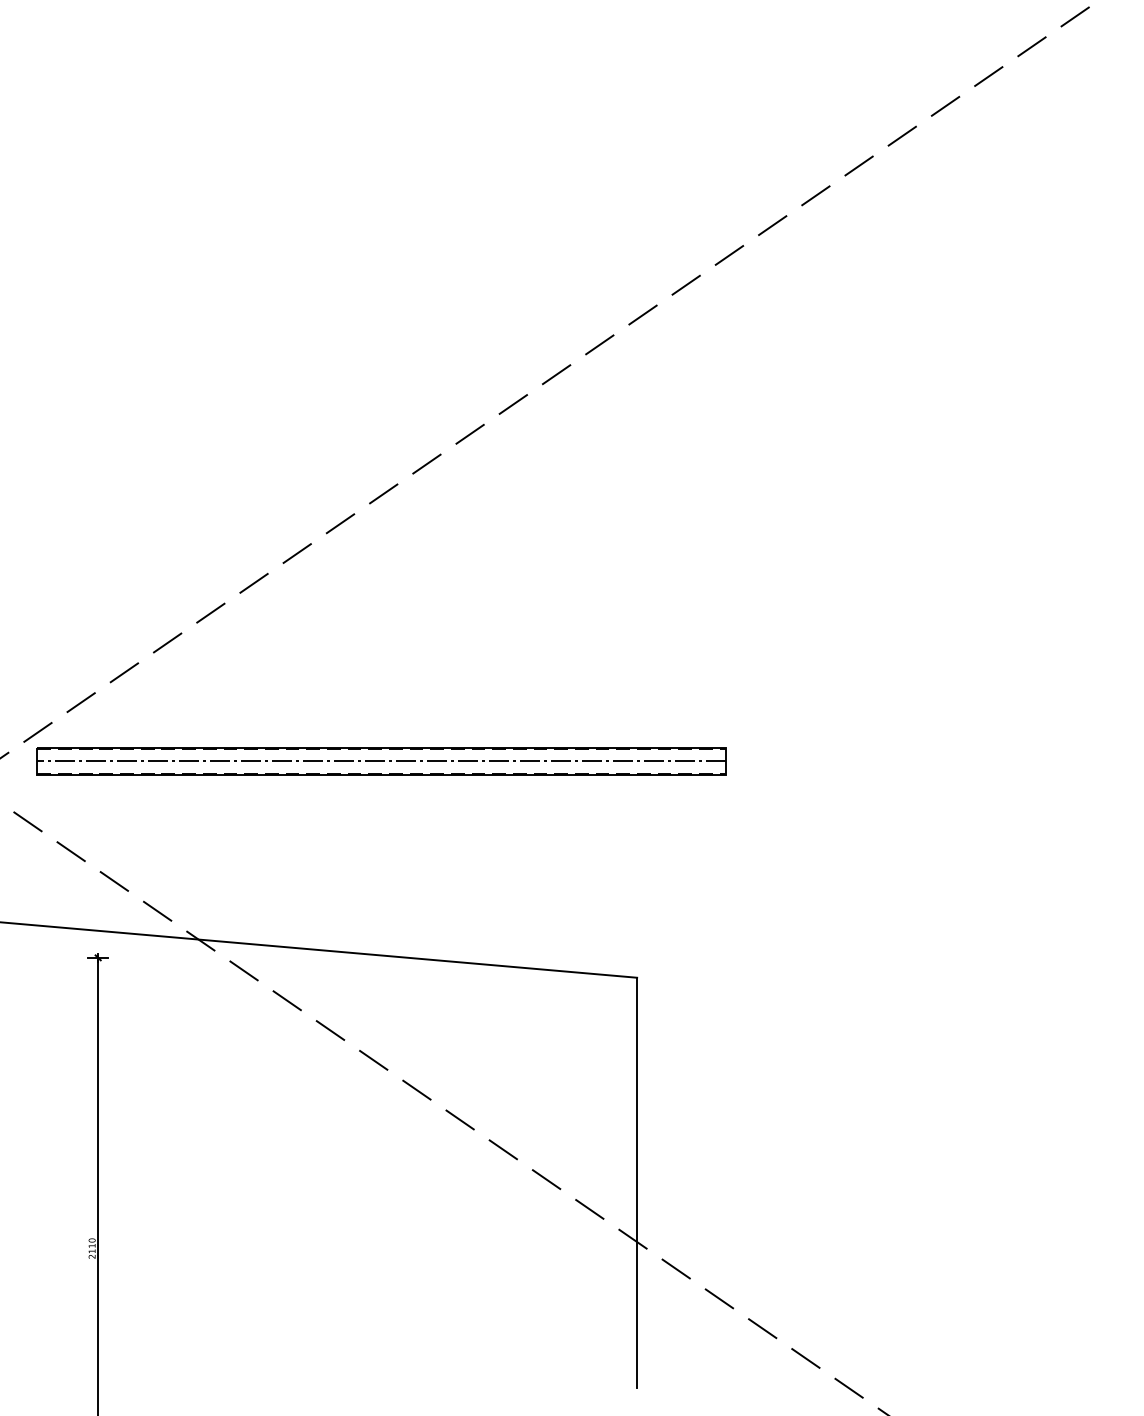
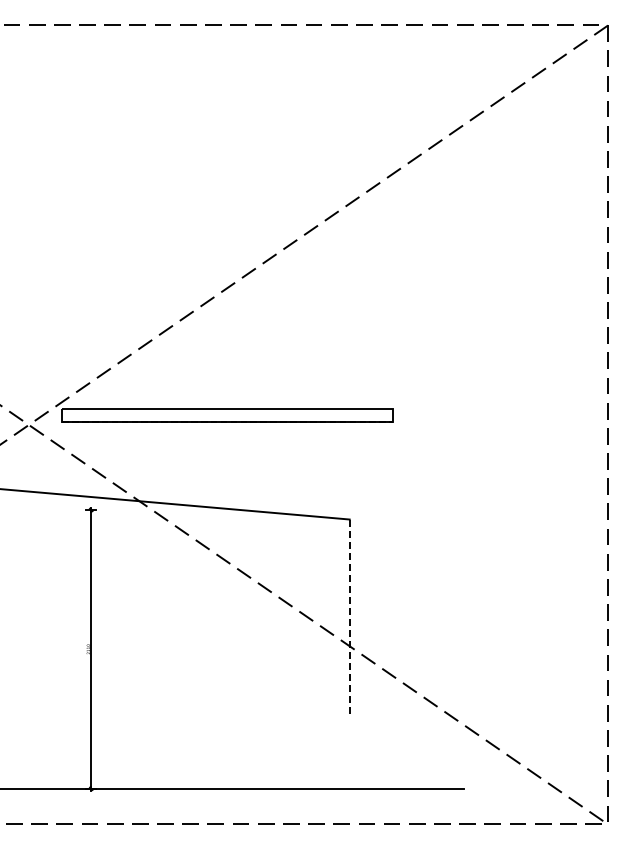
line: (382, 748) -> (227, 409), removed
line: (382, 760) -> (227, 415), removed
line: (636, 1184) -> (349, 618), solid -> dashed

